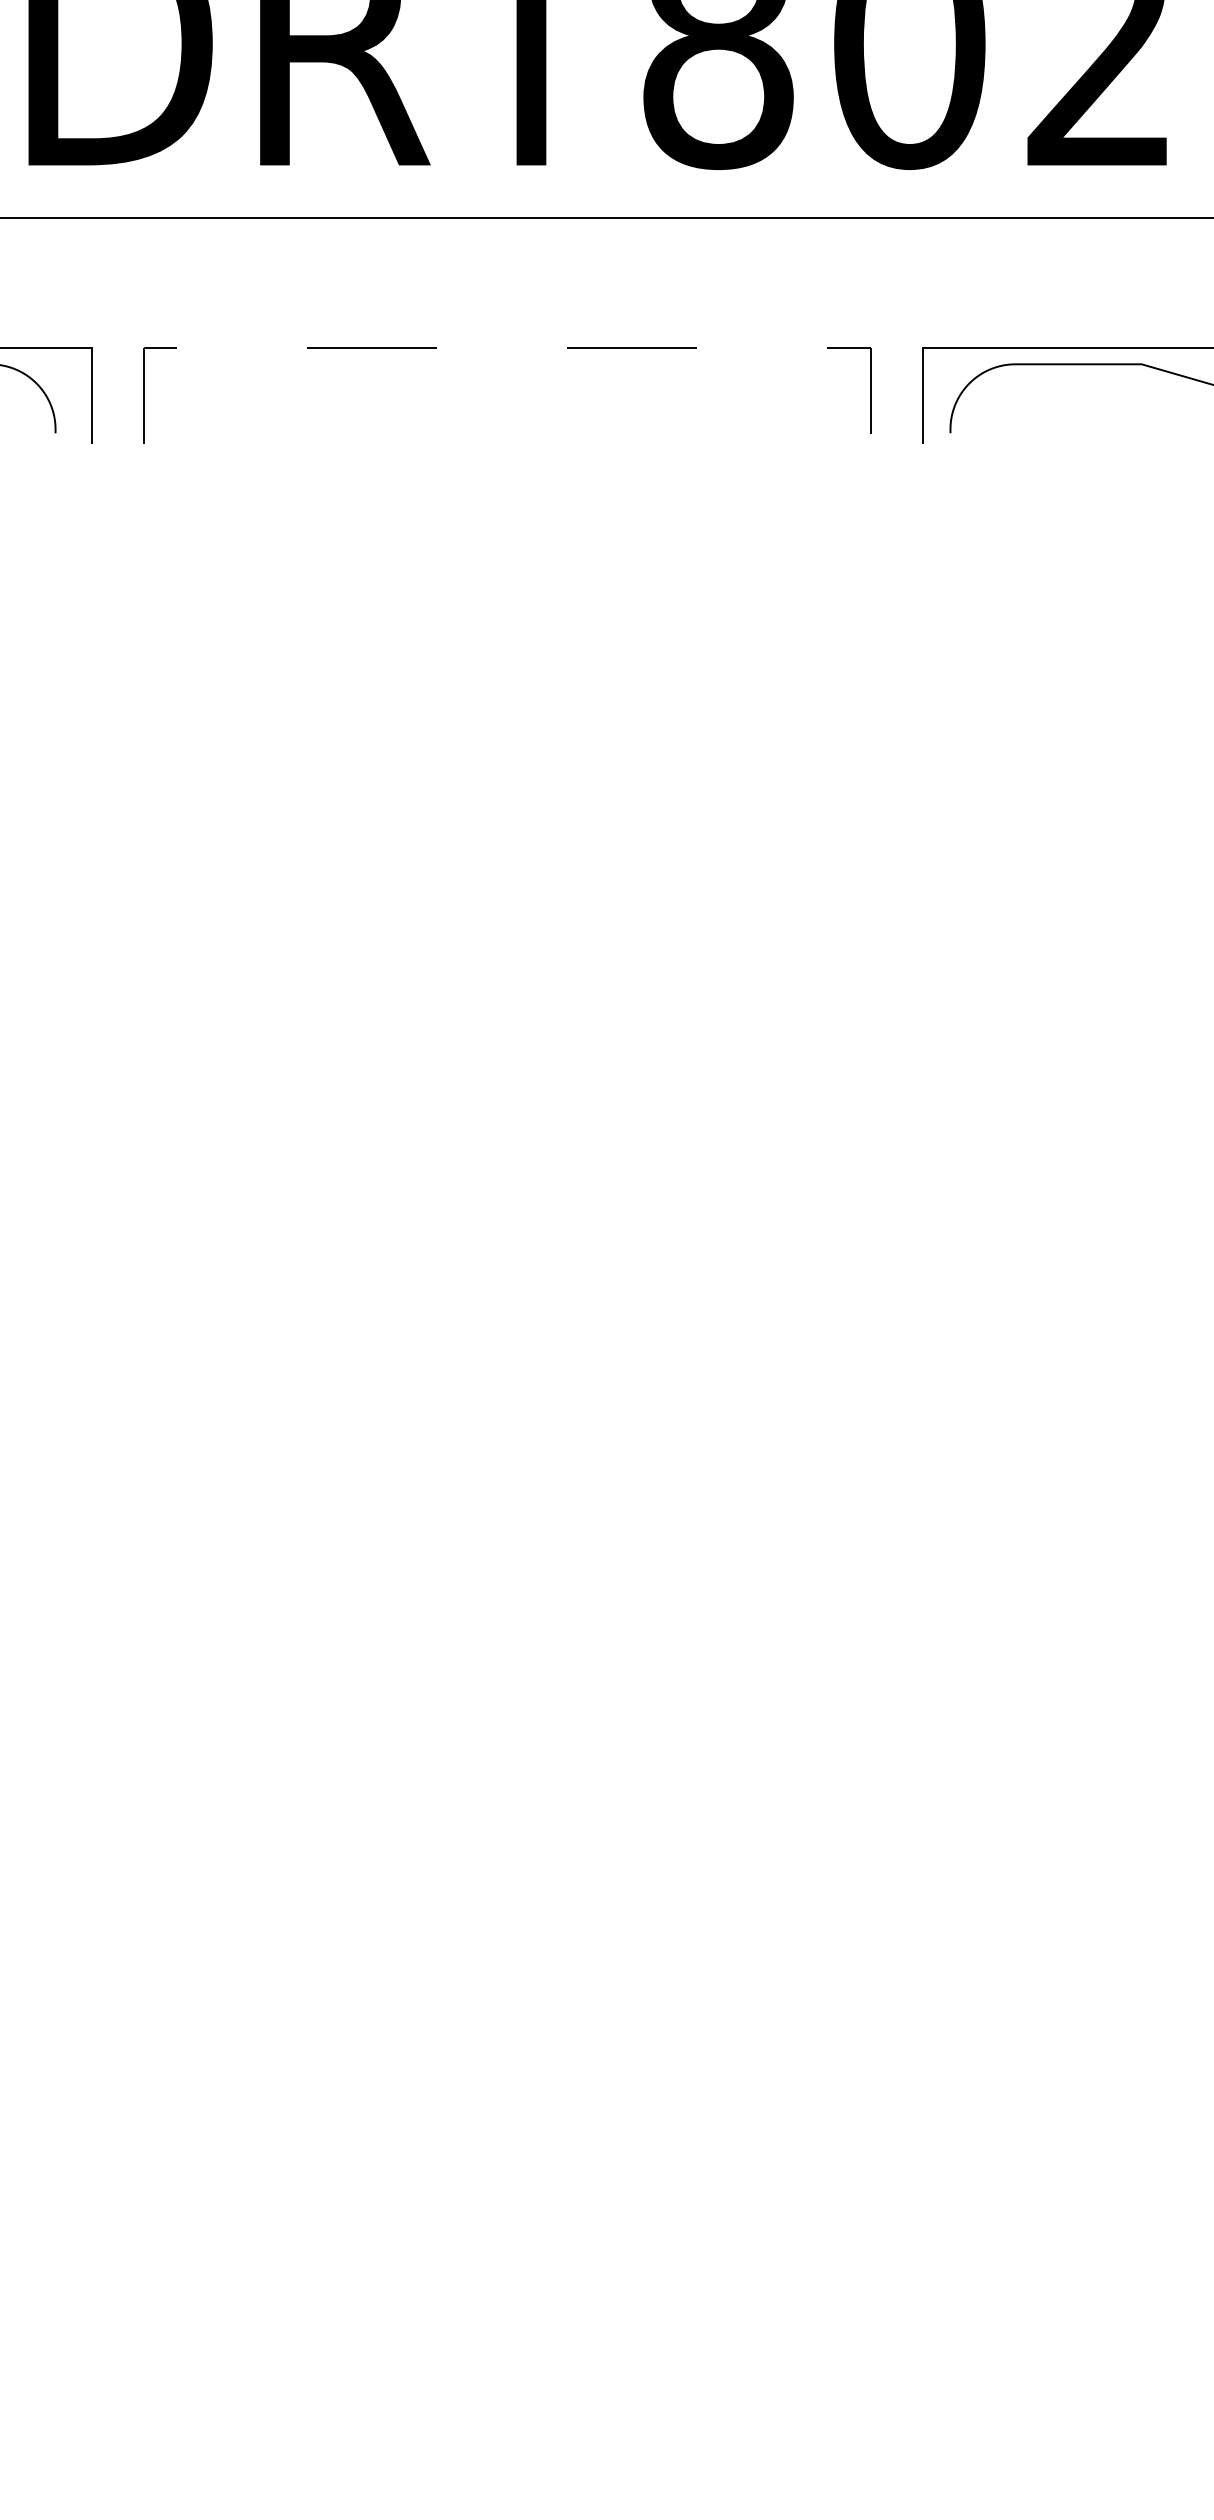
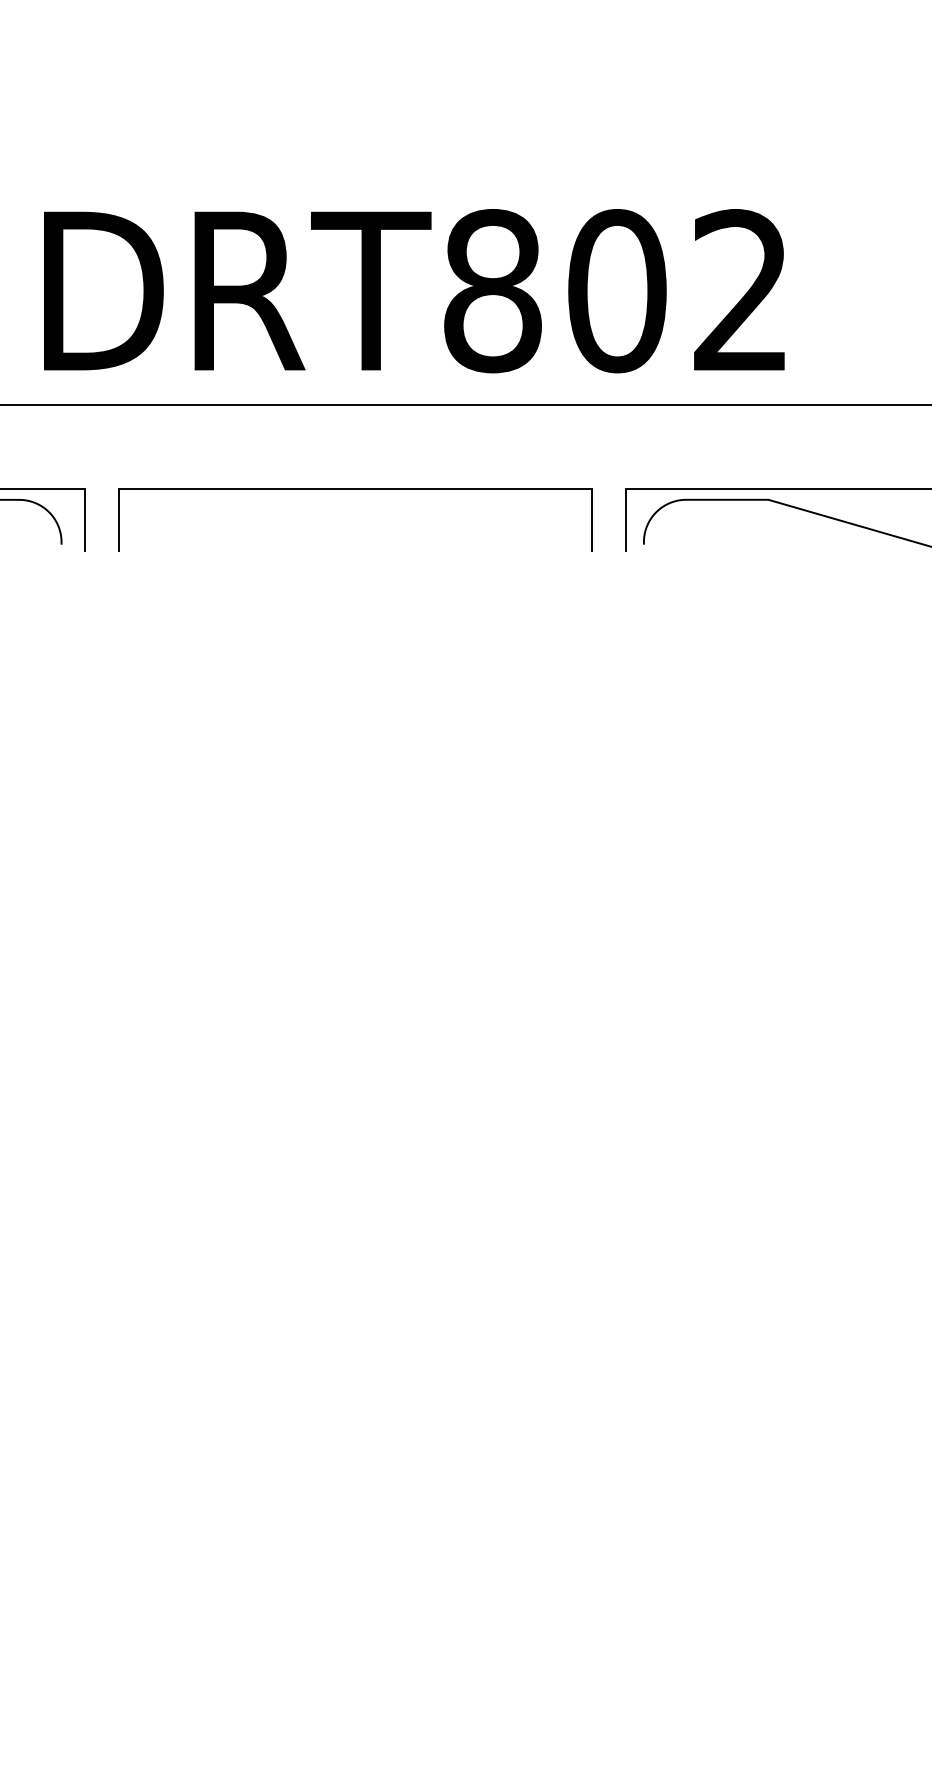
line: (507, 348) -> (355, 489), dashed -> solid

